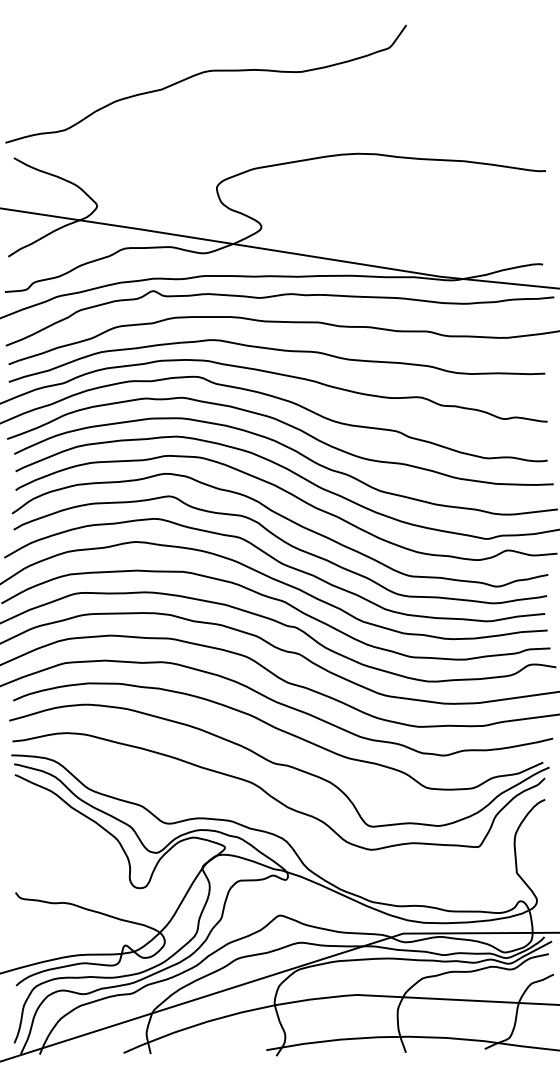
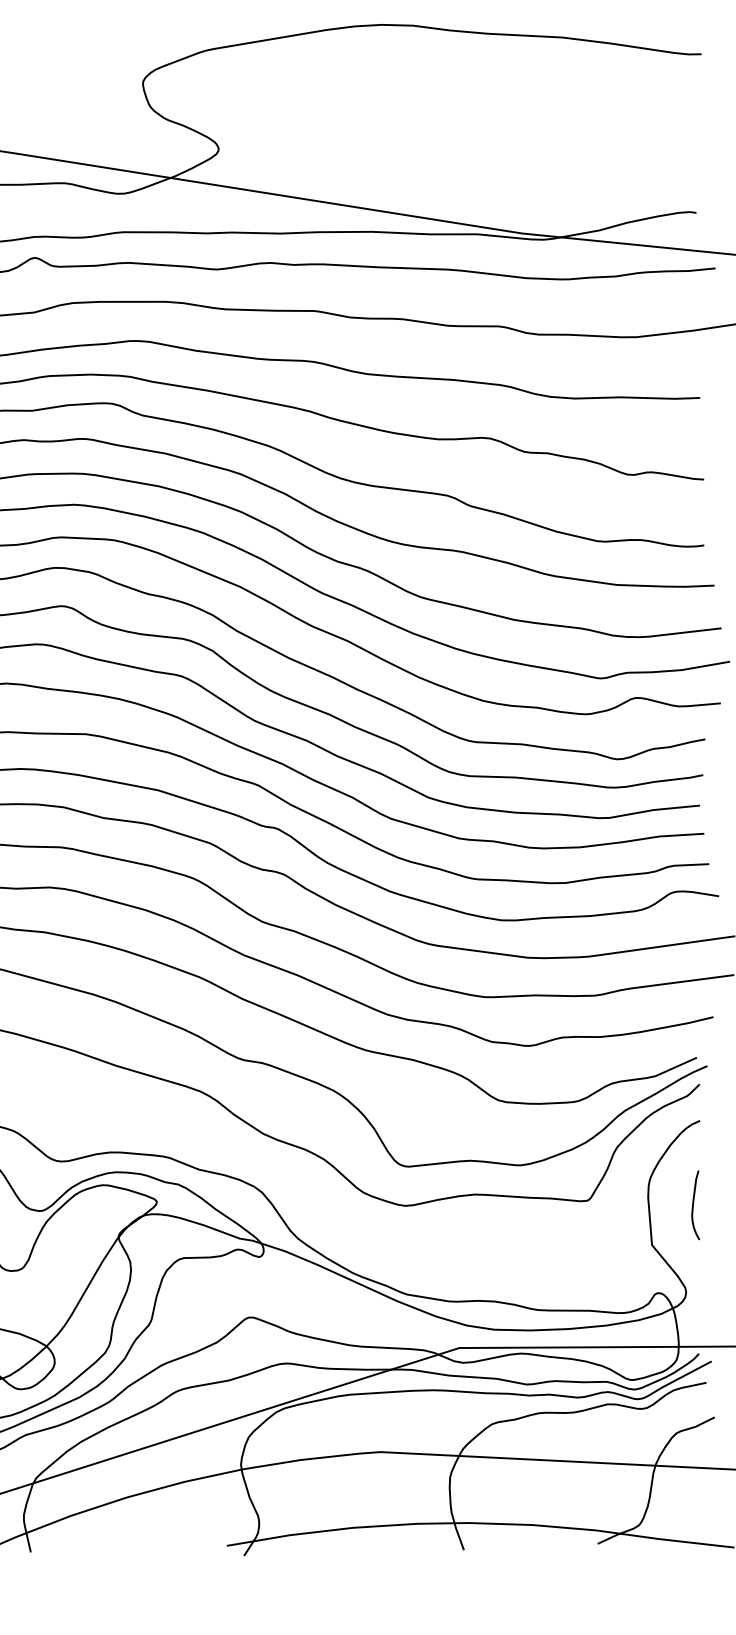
curve: (541, 849) -> (693, 1205), added

